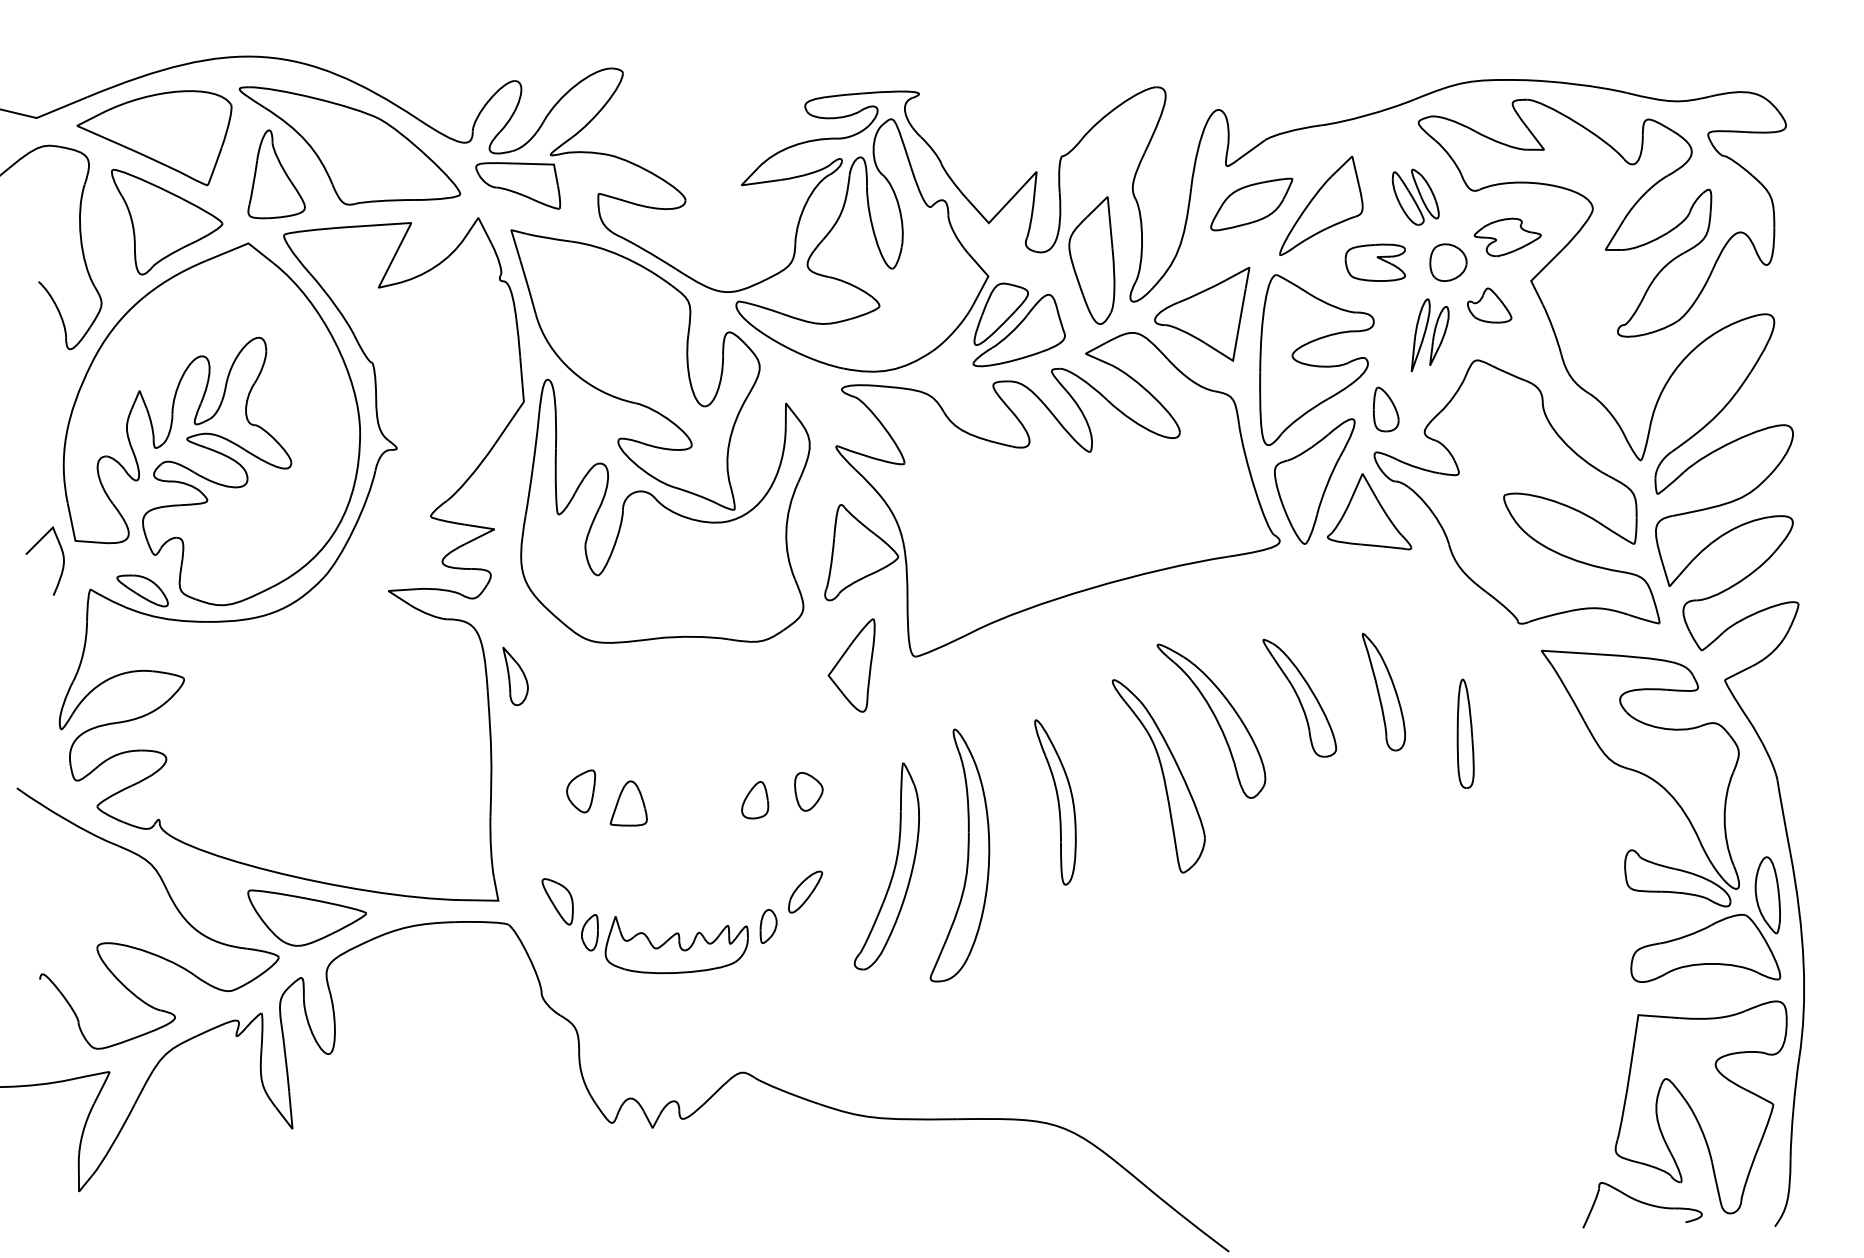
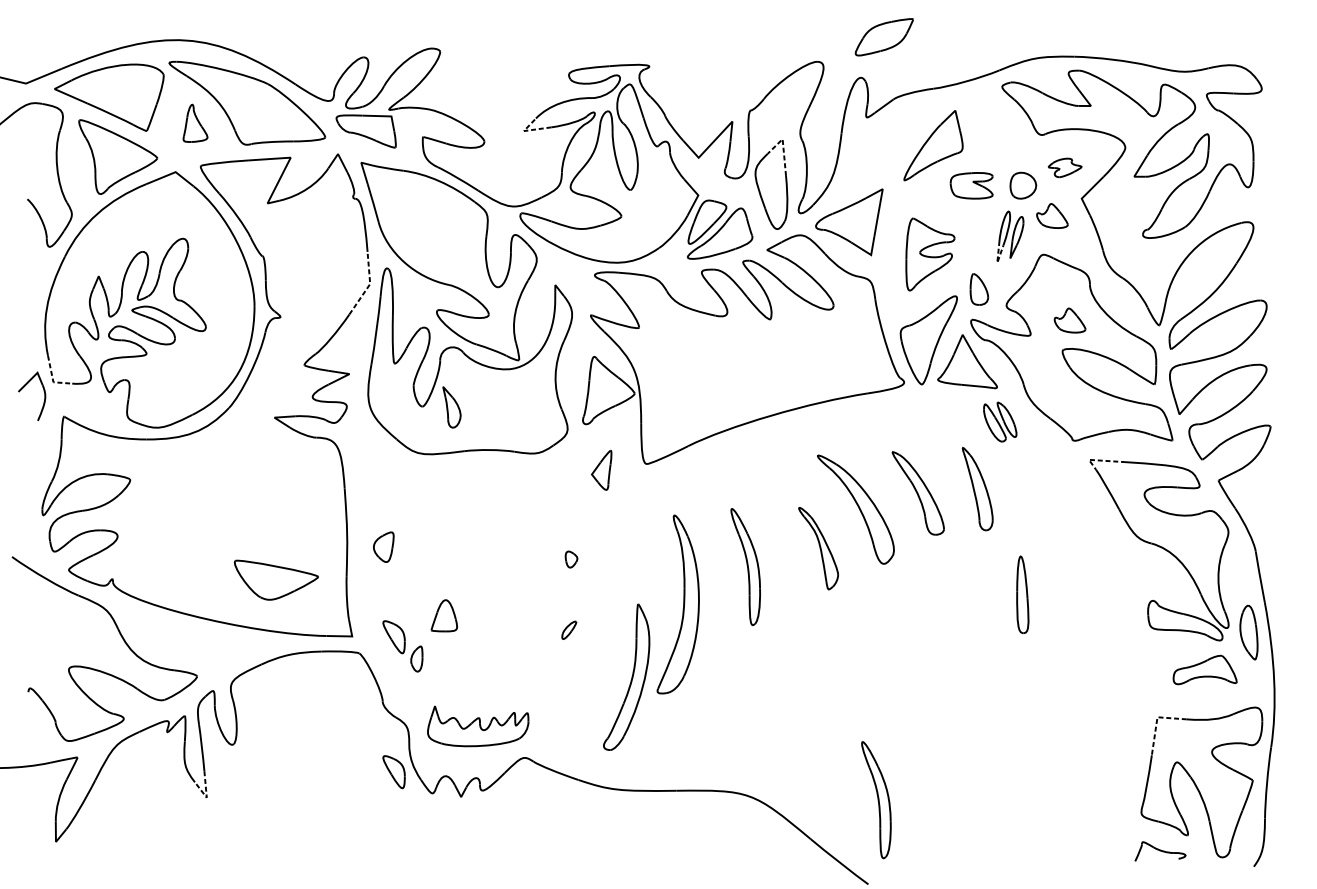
part: (276, 174) -> (195, 123), size x0.6
line: (748, 184) -> (528, 130), solid -> dashed
part: (1415, 196) -> (1000, 421), moved
part: (1251, 204) -> (884, 37), moved
line: (1108, 207) -> (783, 146), solid -> dashed
part: (1507, 237) -> (1065, 167), size x0.7
part: (1316, 359) -> (930, 254), size x0.6
line: (1411, 370) -> (997, 261), solid -> dashed
line: (522, 404) -> (369, 285), solid -> dashed
part: (1514, 453) -> (1069, 320), added
line: (74, 536) -> (52, 379), solid -> dashed
part: (142, 590) -> (100, 417), removed
line: (1558, 651) -> (1101, 460), solid -> dashed
part: (851, 665) -> (601, 470), size x0.6
part: (515, 676) -> (451, 407), moved
part: (1465, 733) -> (1022, 594), moved
part: (1158, 776) -> (818, 548), size x0.6
part: (581, 791) -> (384, 547), moved
part: (808, 791) -> (571, 559), size x0.6
part: (755, 800) -> (533, 565), removed
part: (628, 803) -> (444, 615), moved
part: (893, 868) -> (631, 678), moved
part: (805, 891) -> (569, 629), size x0.6
part: (307, 917) -> (276, 579), moved
part: (768, 926) -> (543, 654), removed
part: (676, 945) -> (478, 726), moved
part: (1705, 947) -> (1204, 669), size x0.6
line: (1637, 1021) -> (1156, 721), solid -> dashed
part: (557, 1092) -> (393, 771), added
line: (292, 1125) -> (206, 795), solid -> dashed
part: (1240, 1132) -> (876, 800), added
part: (1642, 1205) -> (1160, 851), size x0.6

